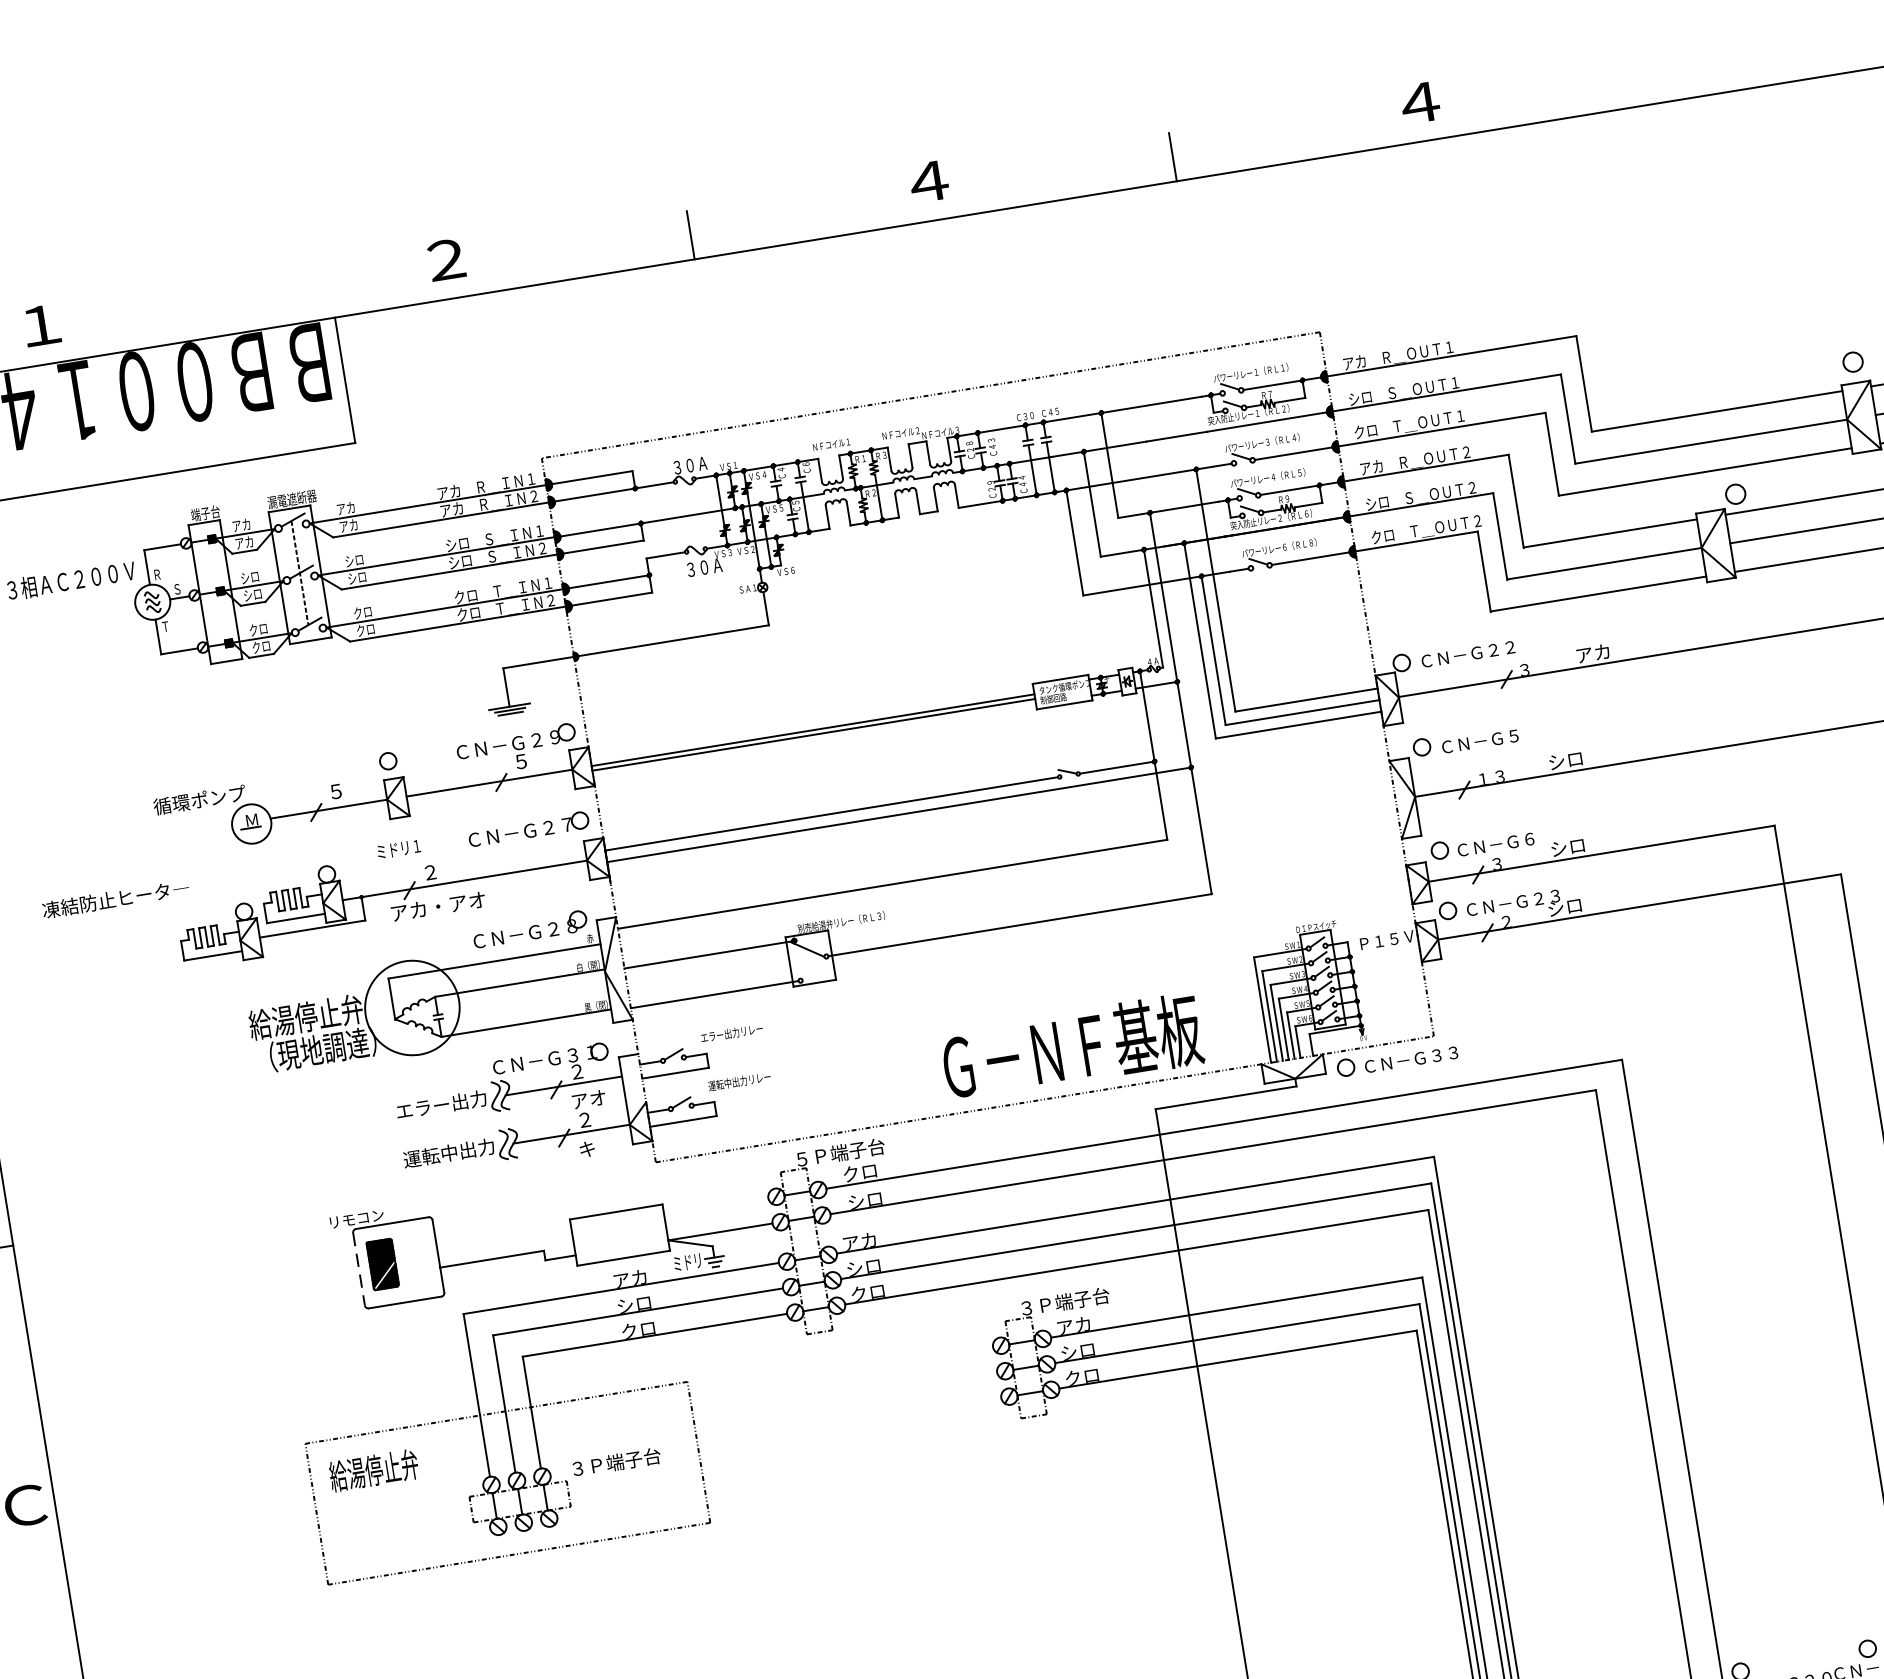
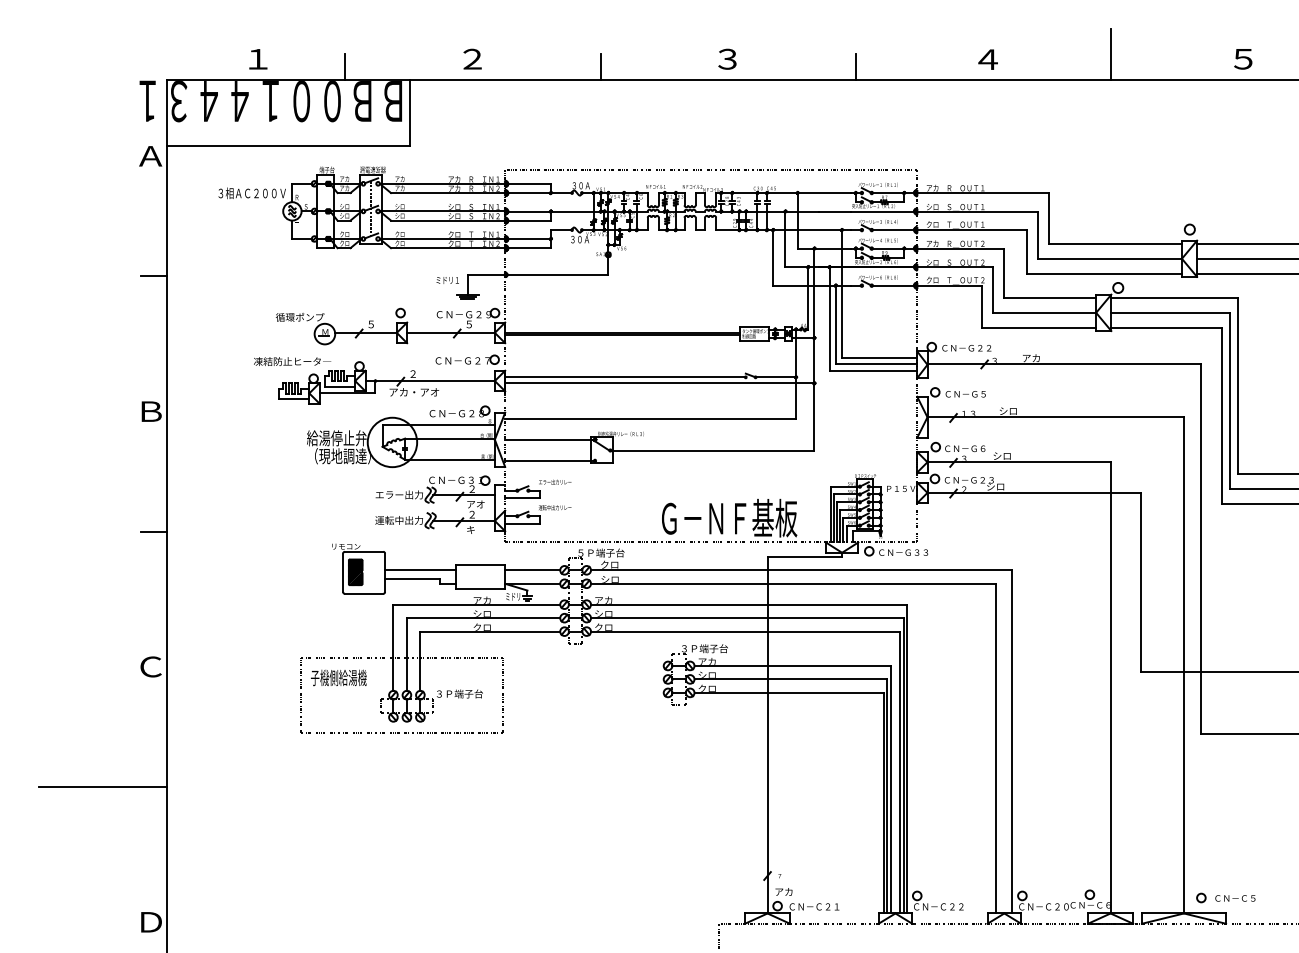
line: (1651, 53) -> (1111, 53), added
text: (927, 180) -> (727, 58), ４ -> ３
line: (208, 312) -> (345, 66), added
text: (398, 849) -> (447, 280), moved
text: (115, 899) -> (292, 361), moved
line: (716, 1206) -> (532, 570), added
line: (504, 1241) -> (420, 570), added
line: (360, 1270) -> (343, 573), dashed -> solid
text: (382, 1468) -> (338, 677), 給湯停止弁 -> 子機側給湯機

